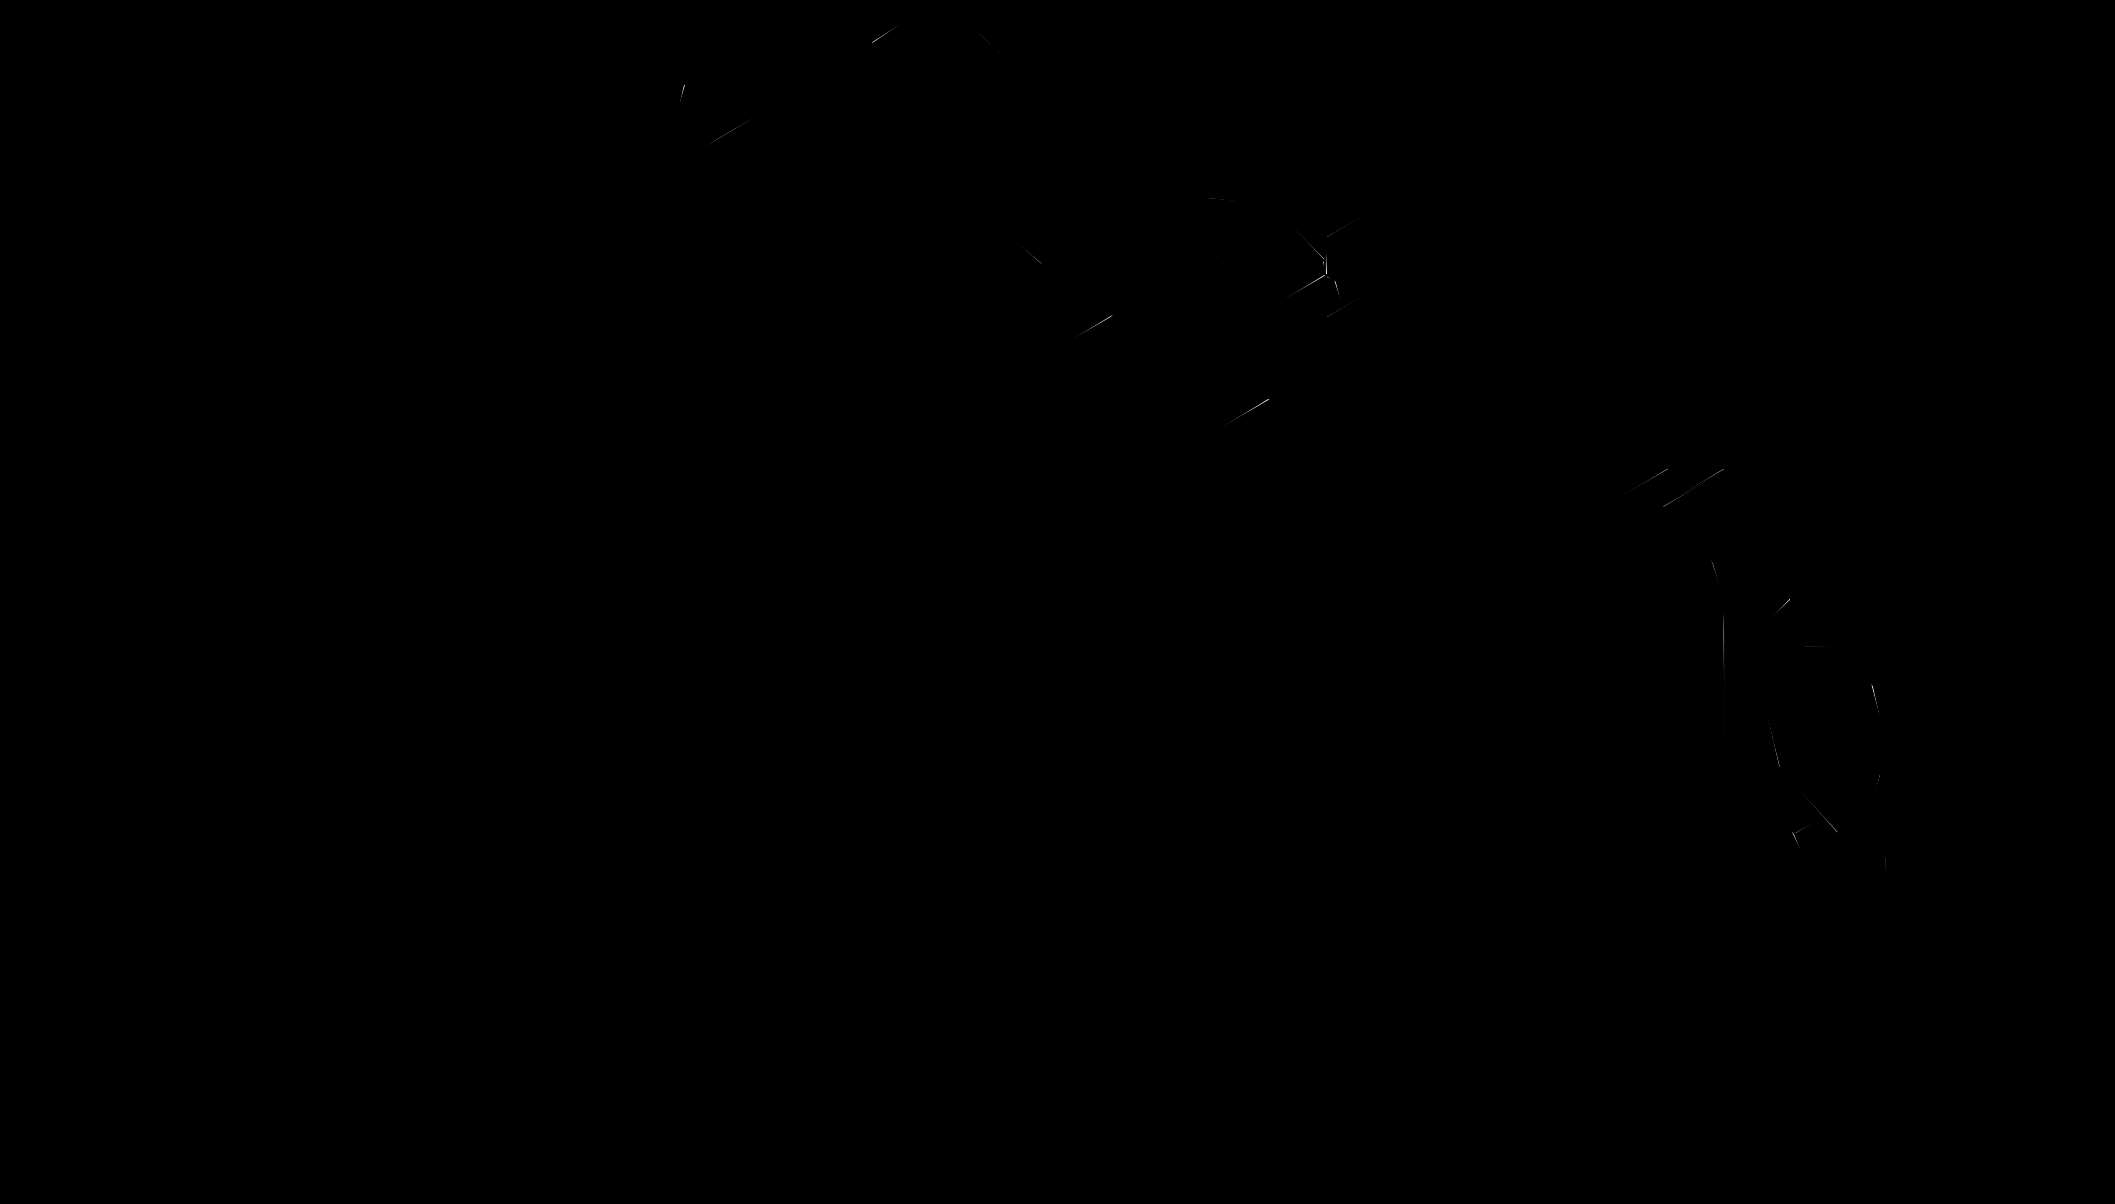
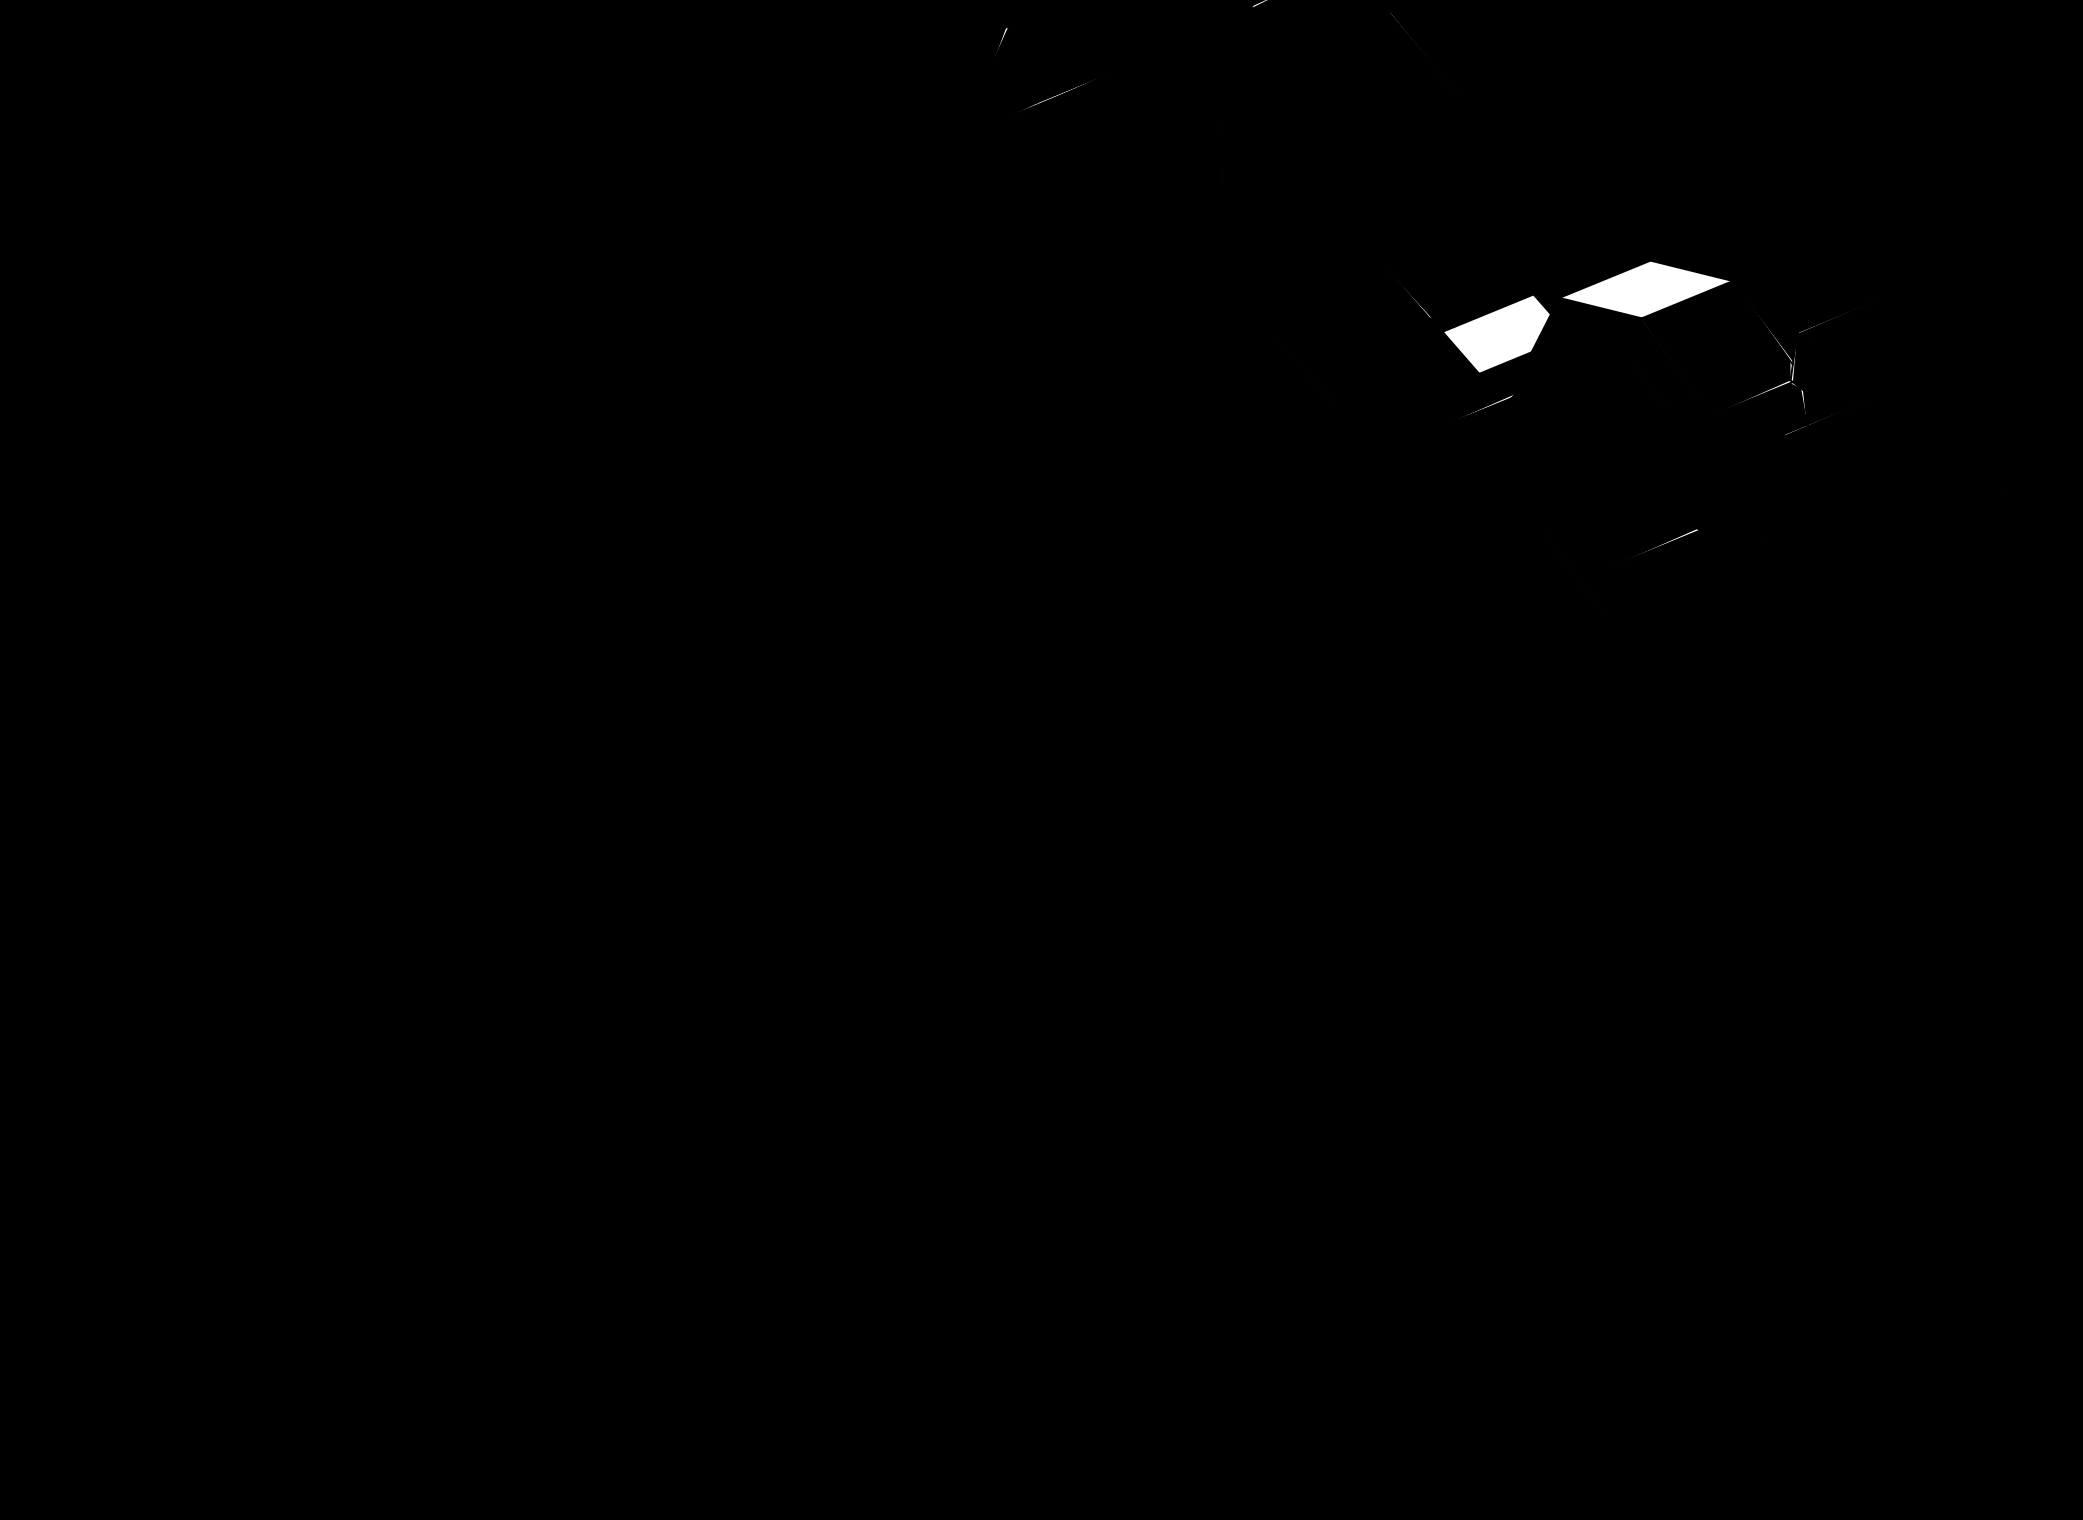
fill: (1204, 219) -> (1646, 289), removed
fill: (1092, 268) -> (1495, 332), removed

